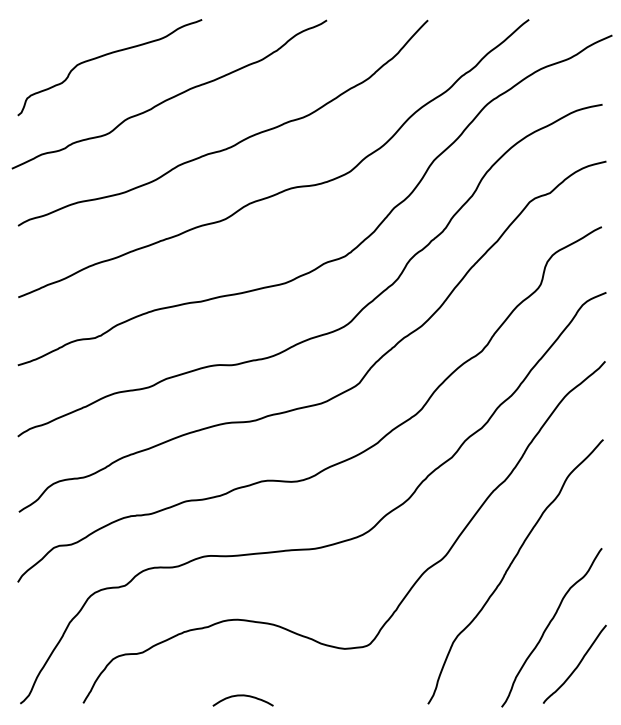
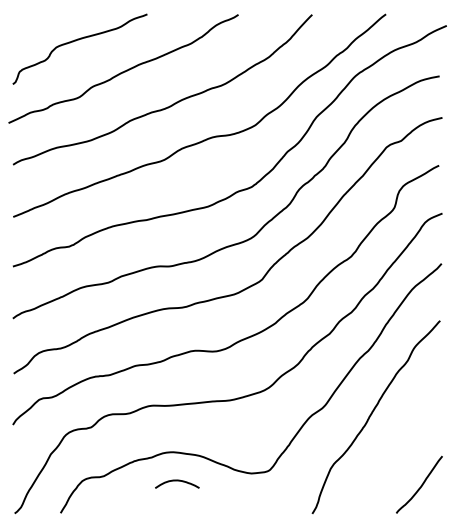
curve: (550, 625) -> (401, 456), removed
curve: (243, 696) -> (177, 481), moved

